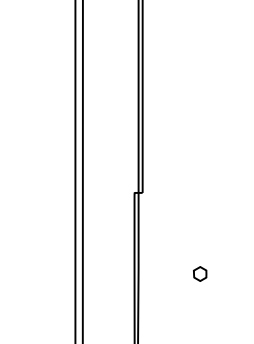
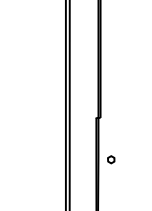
part: (200, 273) -> (111, 159), moved

